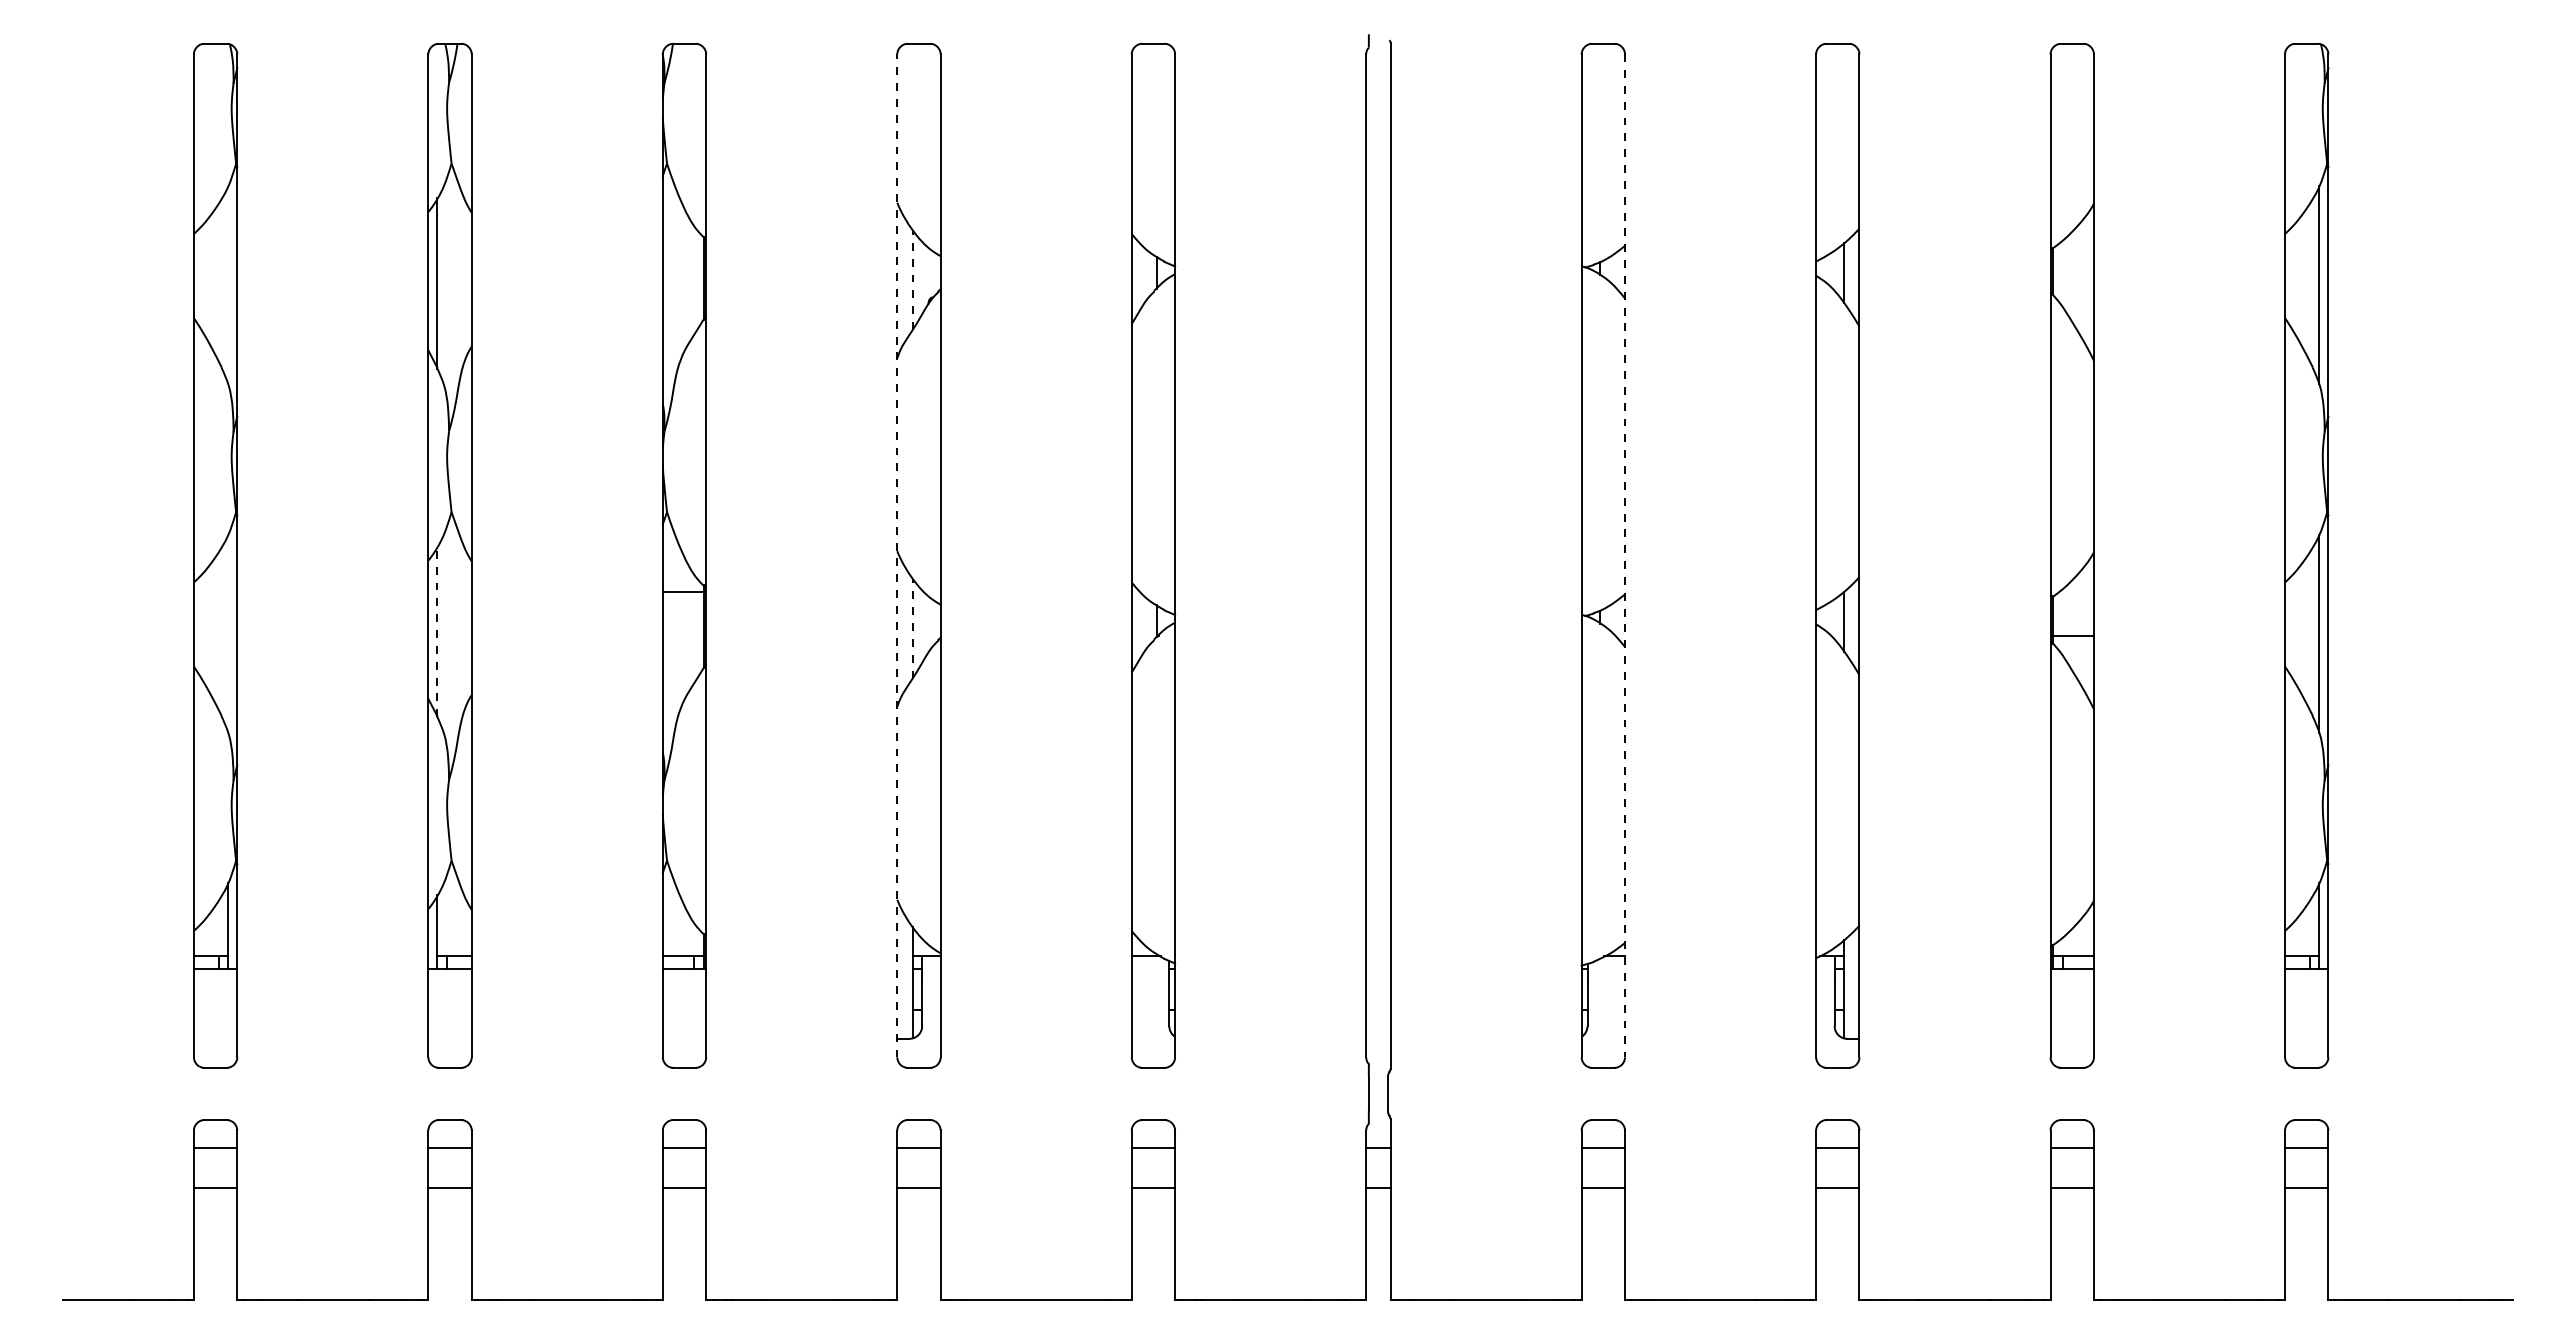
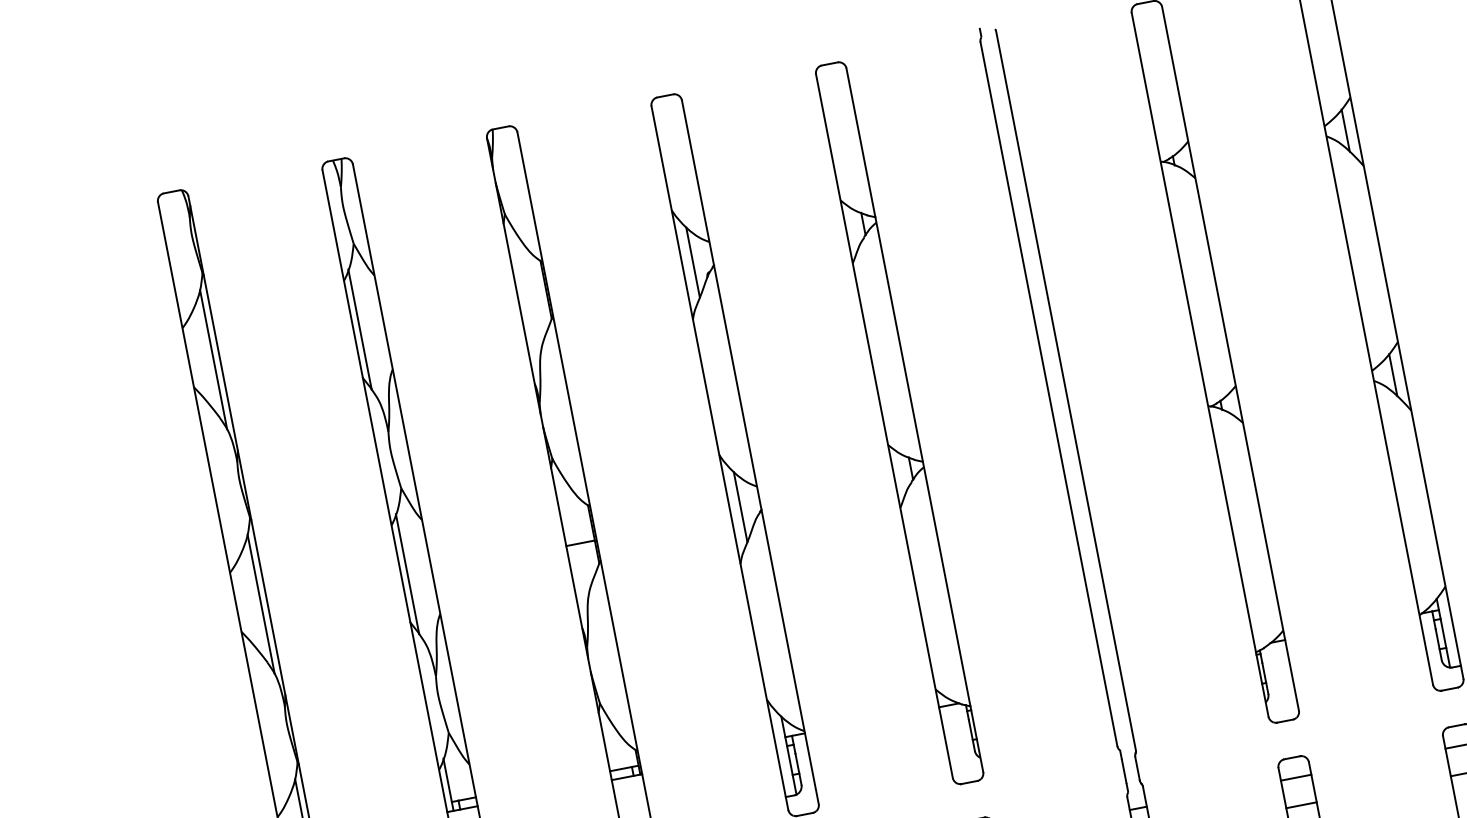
line: (912, 280) -> (693, 262), dashed -> solid
line: (228, 285) -> (213, 359), added
line: (897, 555) -> (720, 457), dashed -> solid
line: (1625, 555) -> (1230, 358), dashed -> solid
line: (682, 591) -> (580, 543), moved
line: (912, 628) -> (740, 507), dashed -> solid
line: (437, 631) -> (407, 573), dashed -> solid
line: (228, 633) -> (261, 603), added

